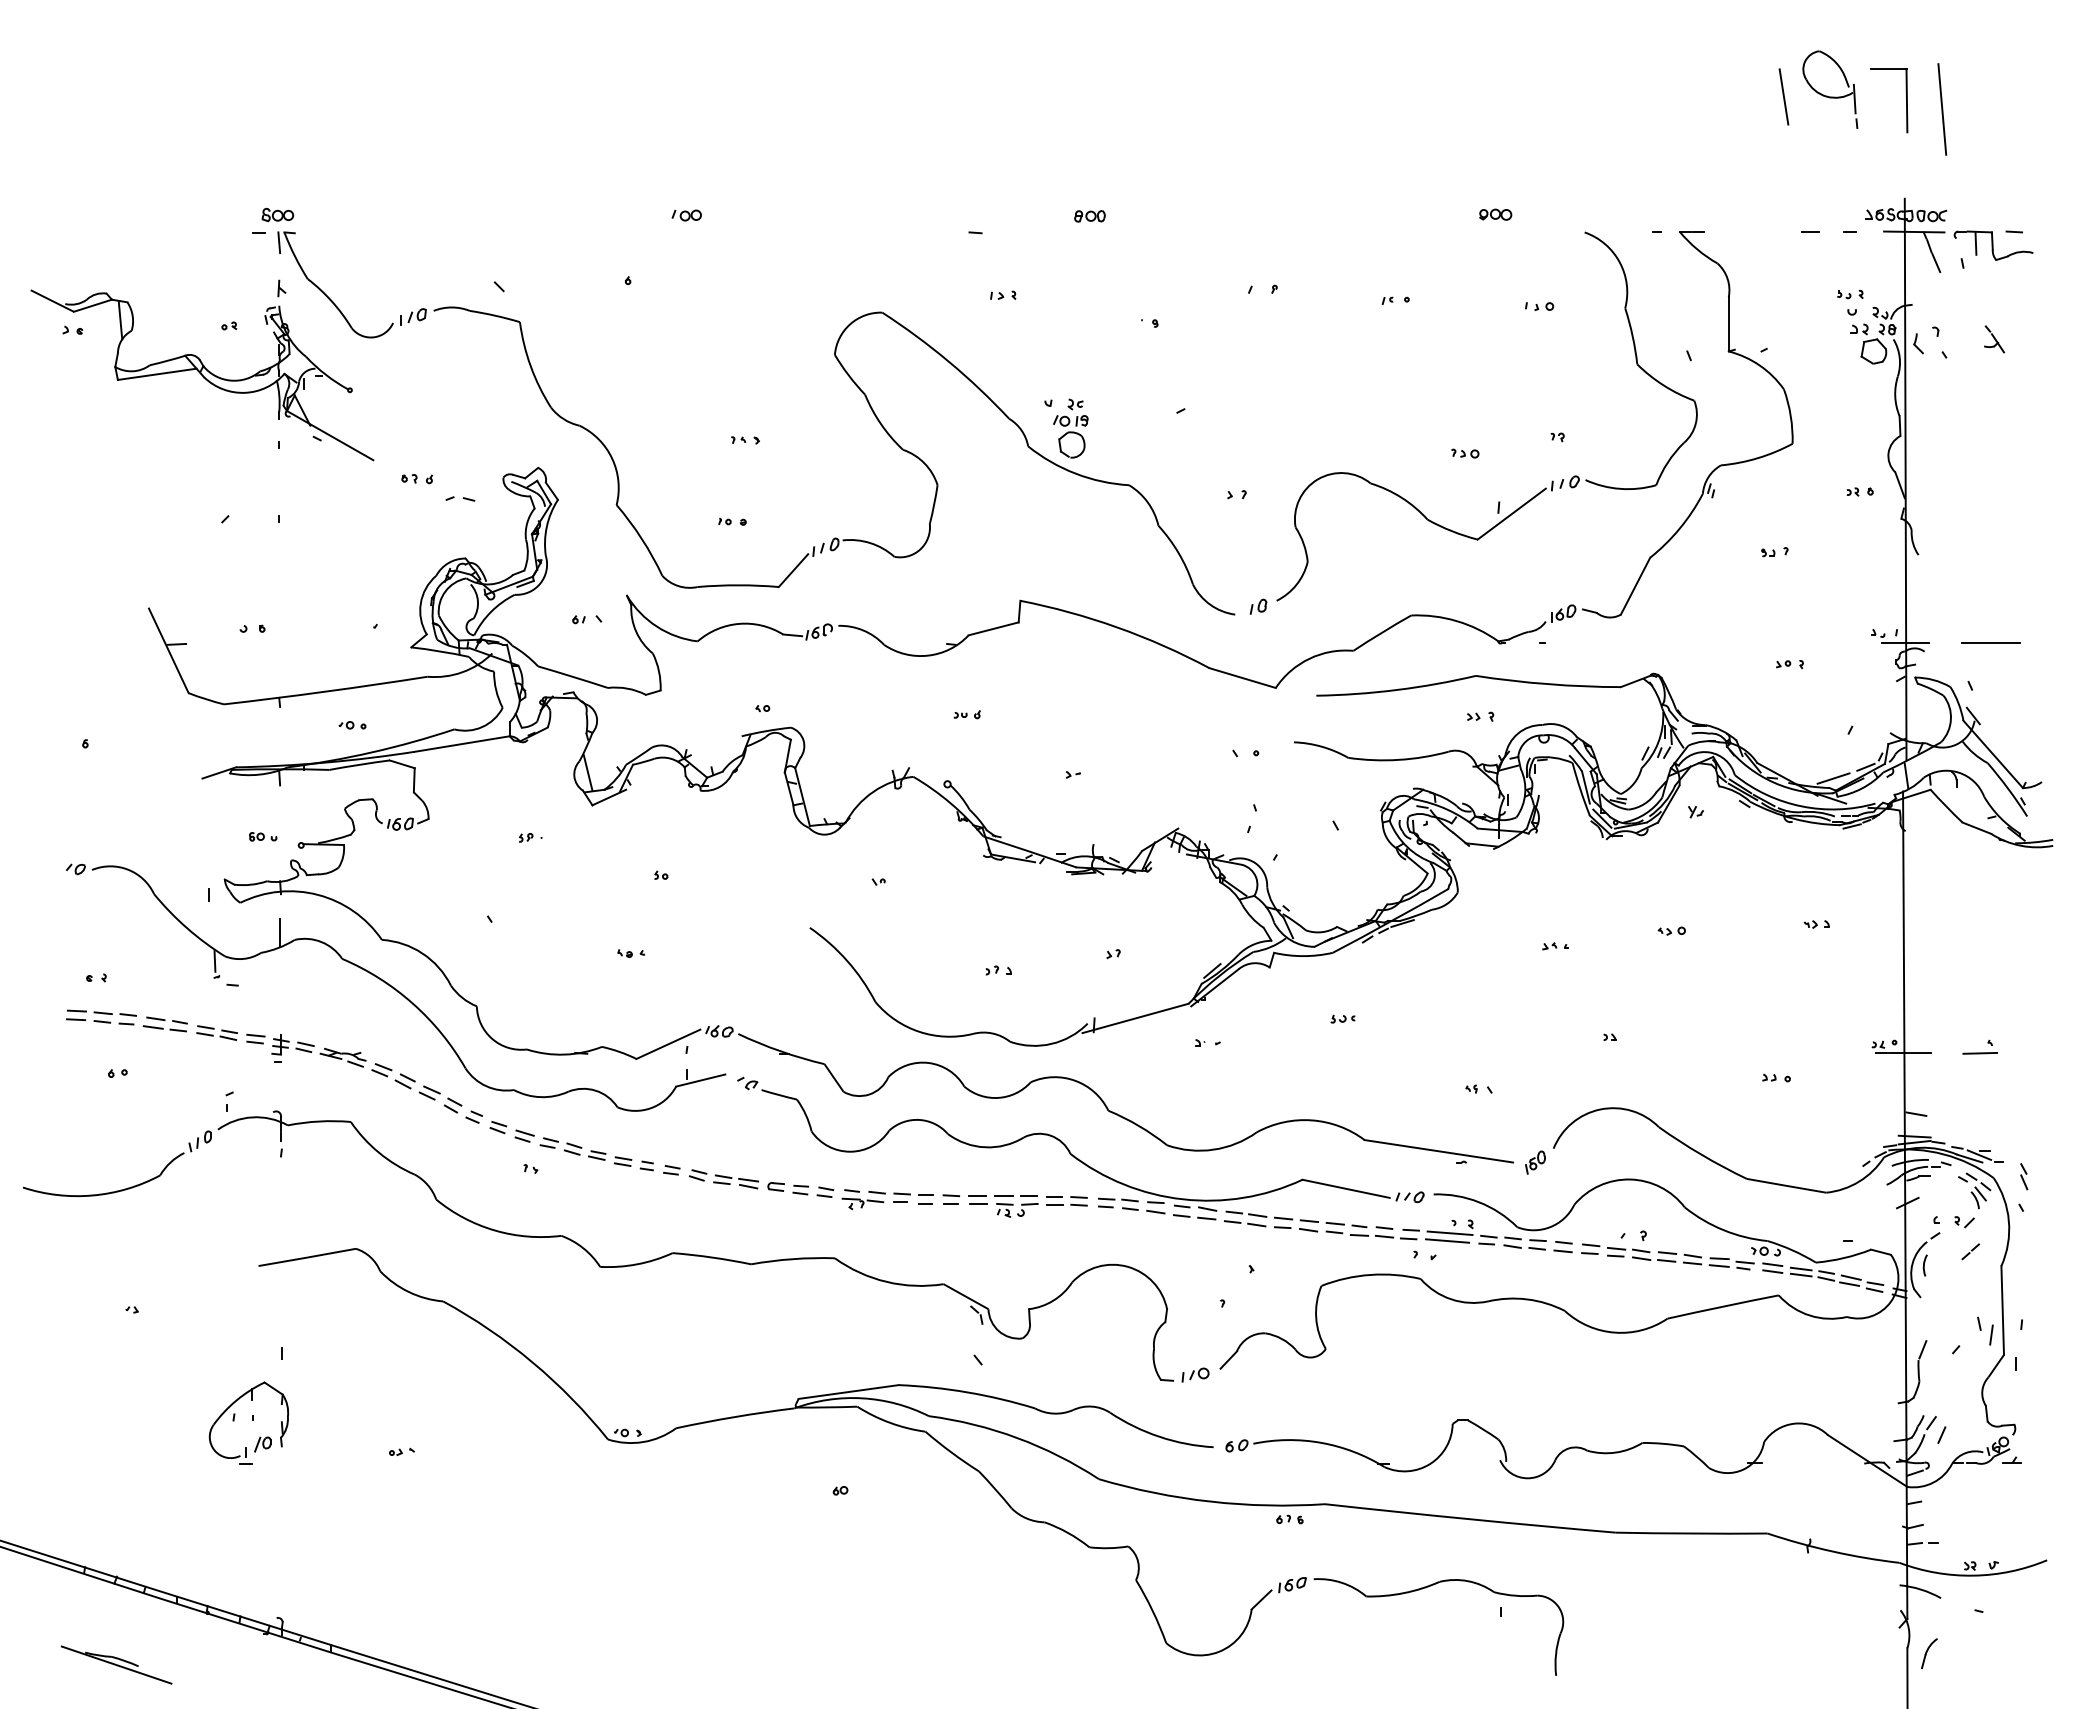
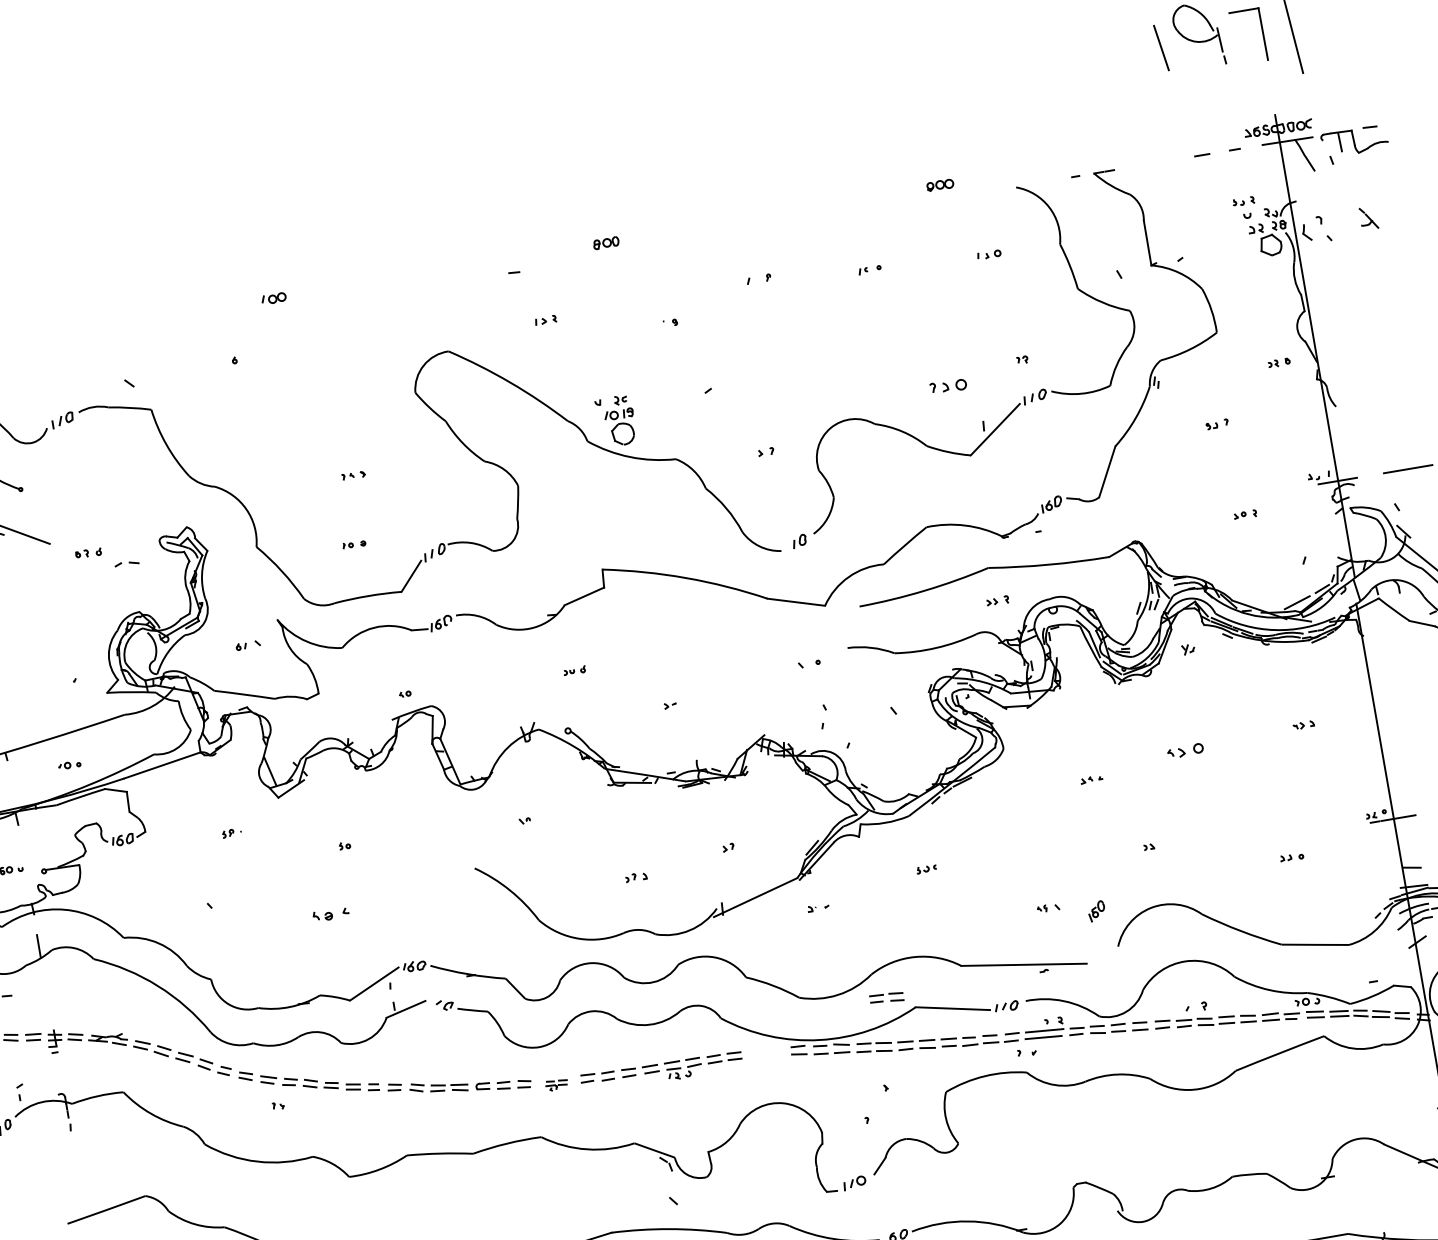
part: (1465, 453) -> (948, 386), size x1.6
part: (1671, 930) -> (1184, 750), size x1.6
part: (631, 953) -> (331, 914), size x1.6
part: (1535, 1162) -> (1096, 911), moved
part: (863, 1199) -> (556, 1084), size x0.6
part: (1118, 1203) -> (886, 997), moved

